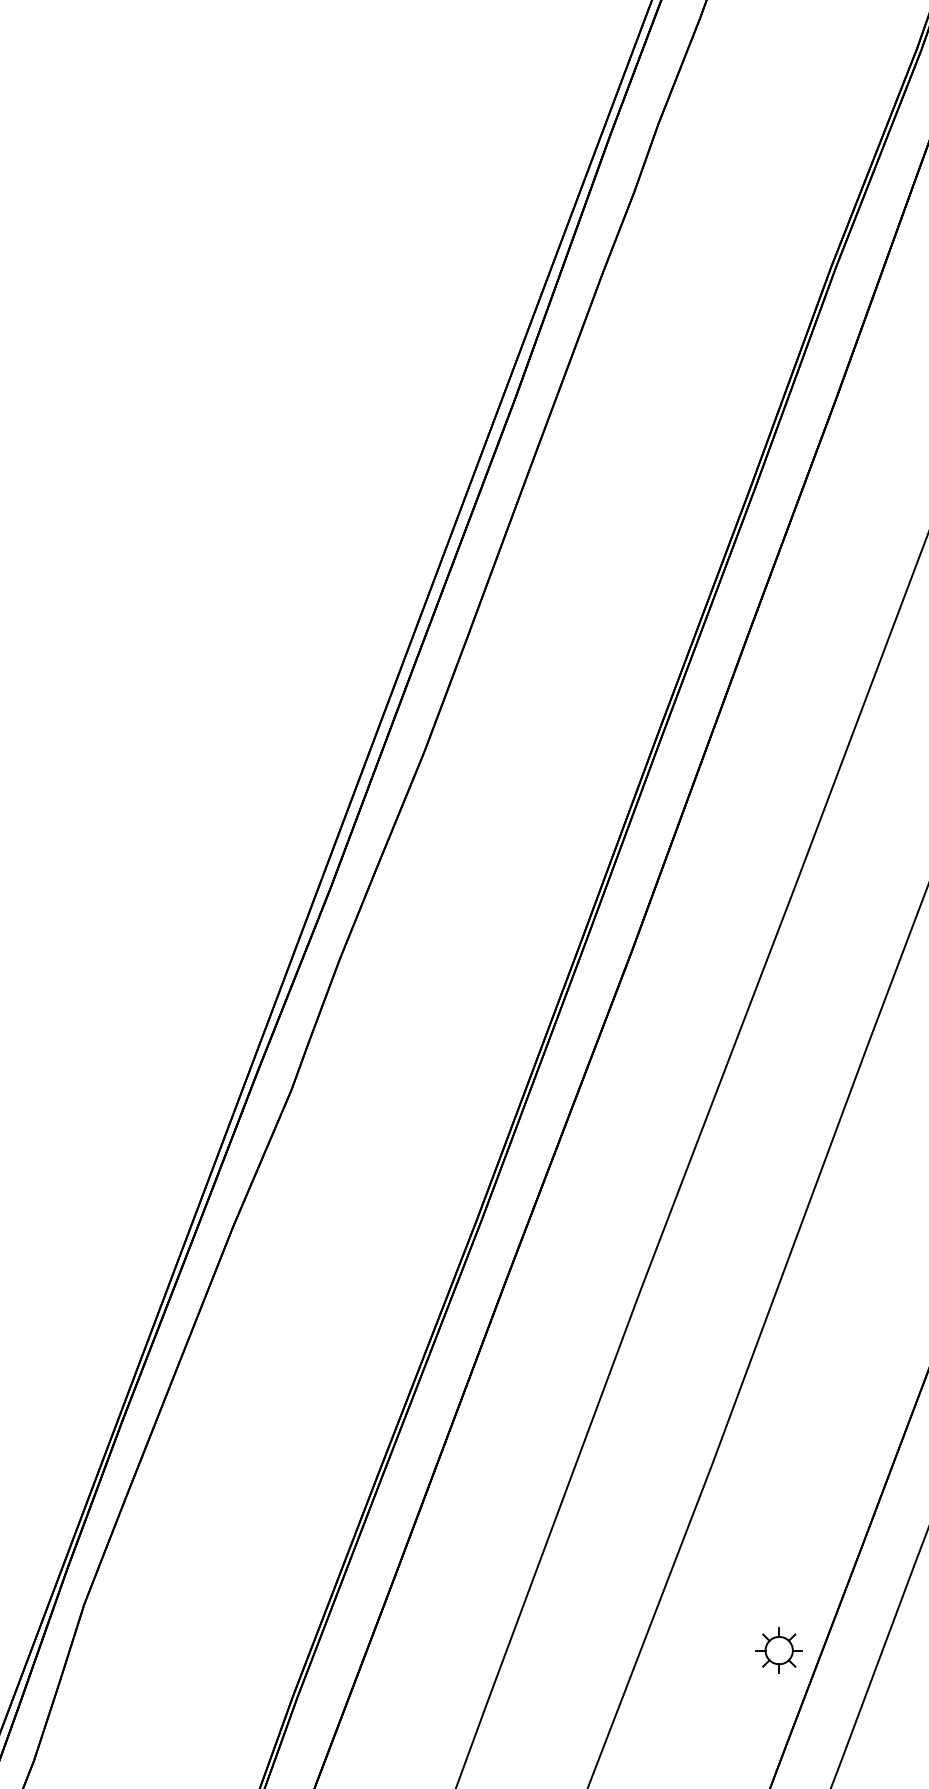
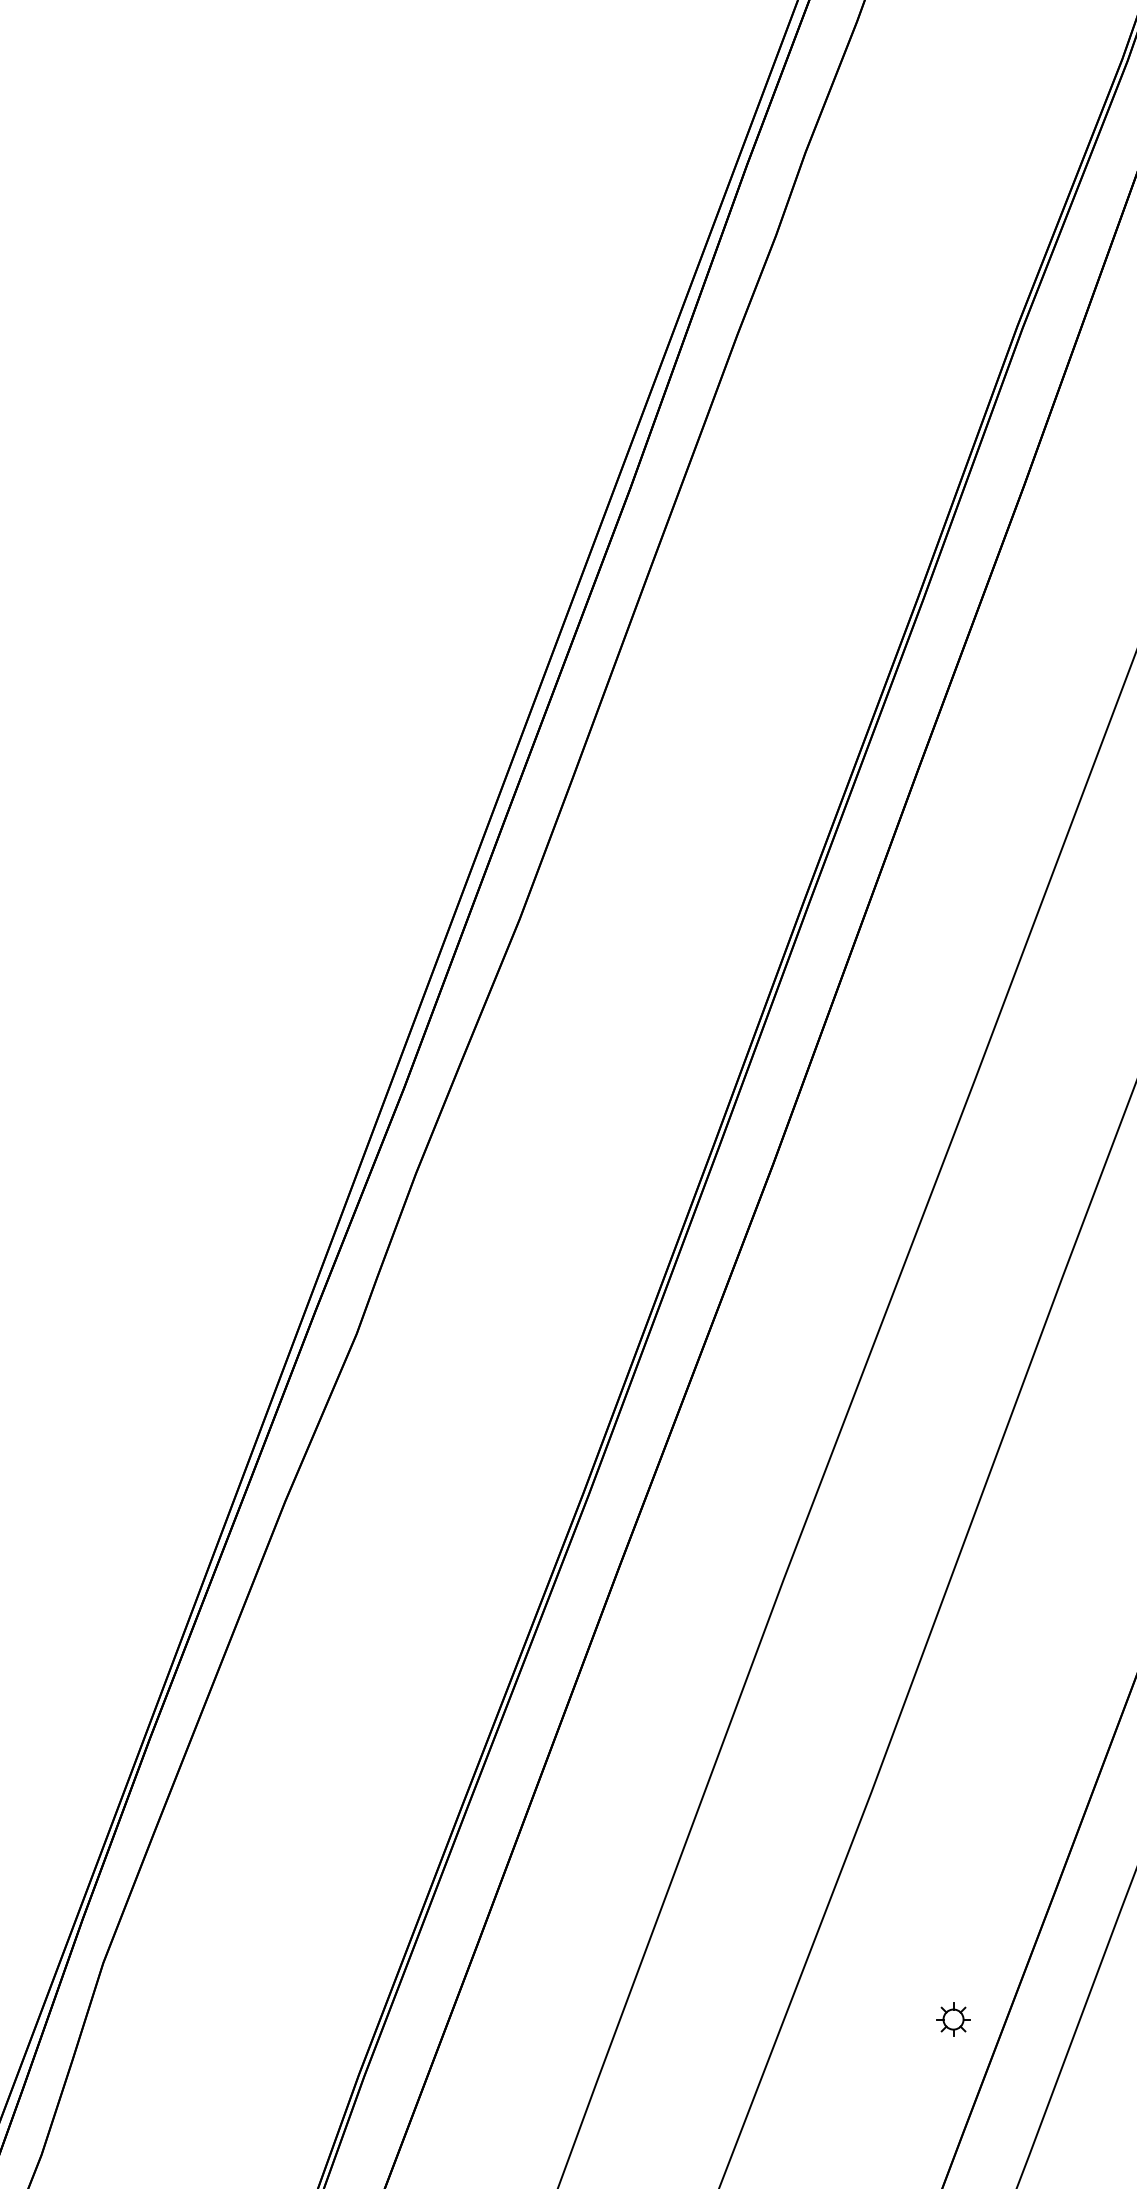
part: (779, 1650) -> (953, 2019), size x0.6

